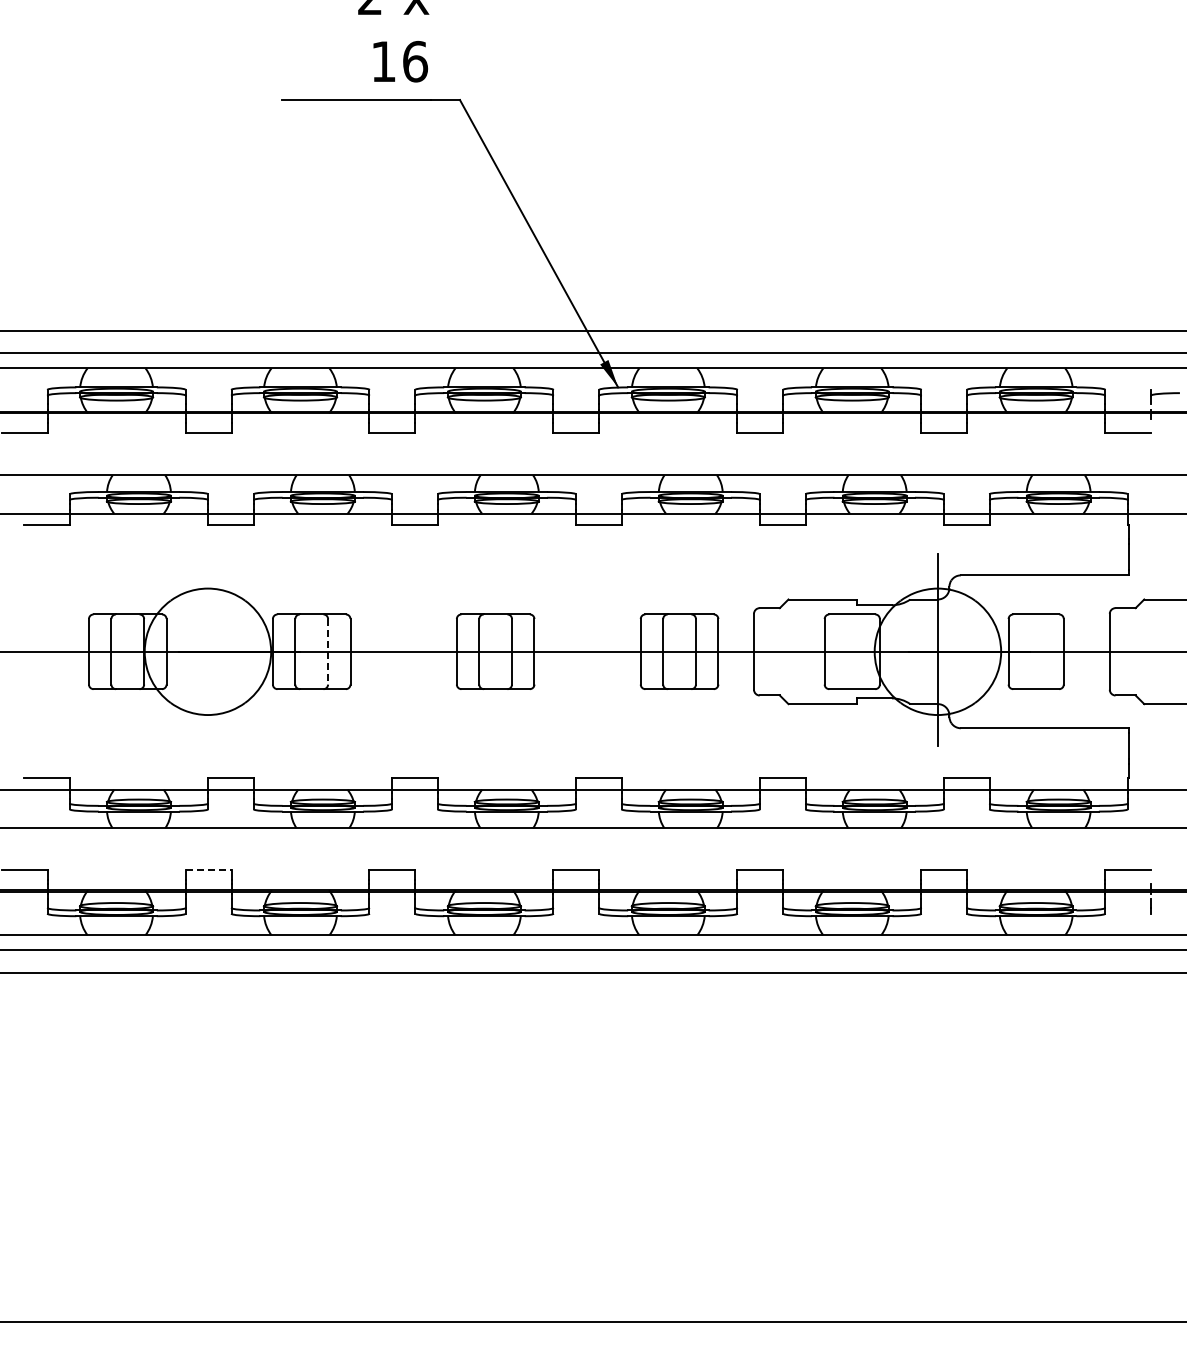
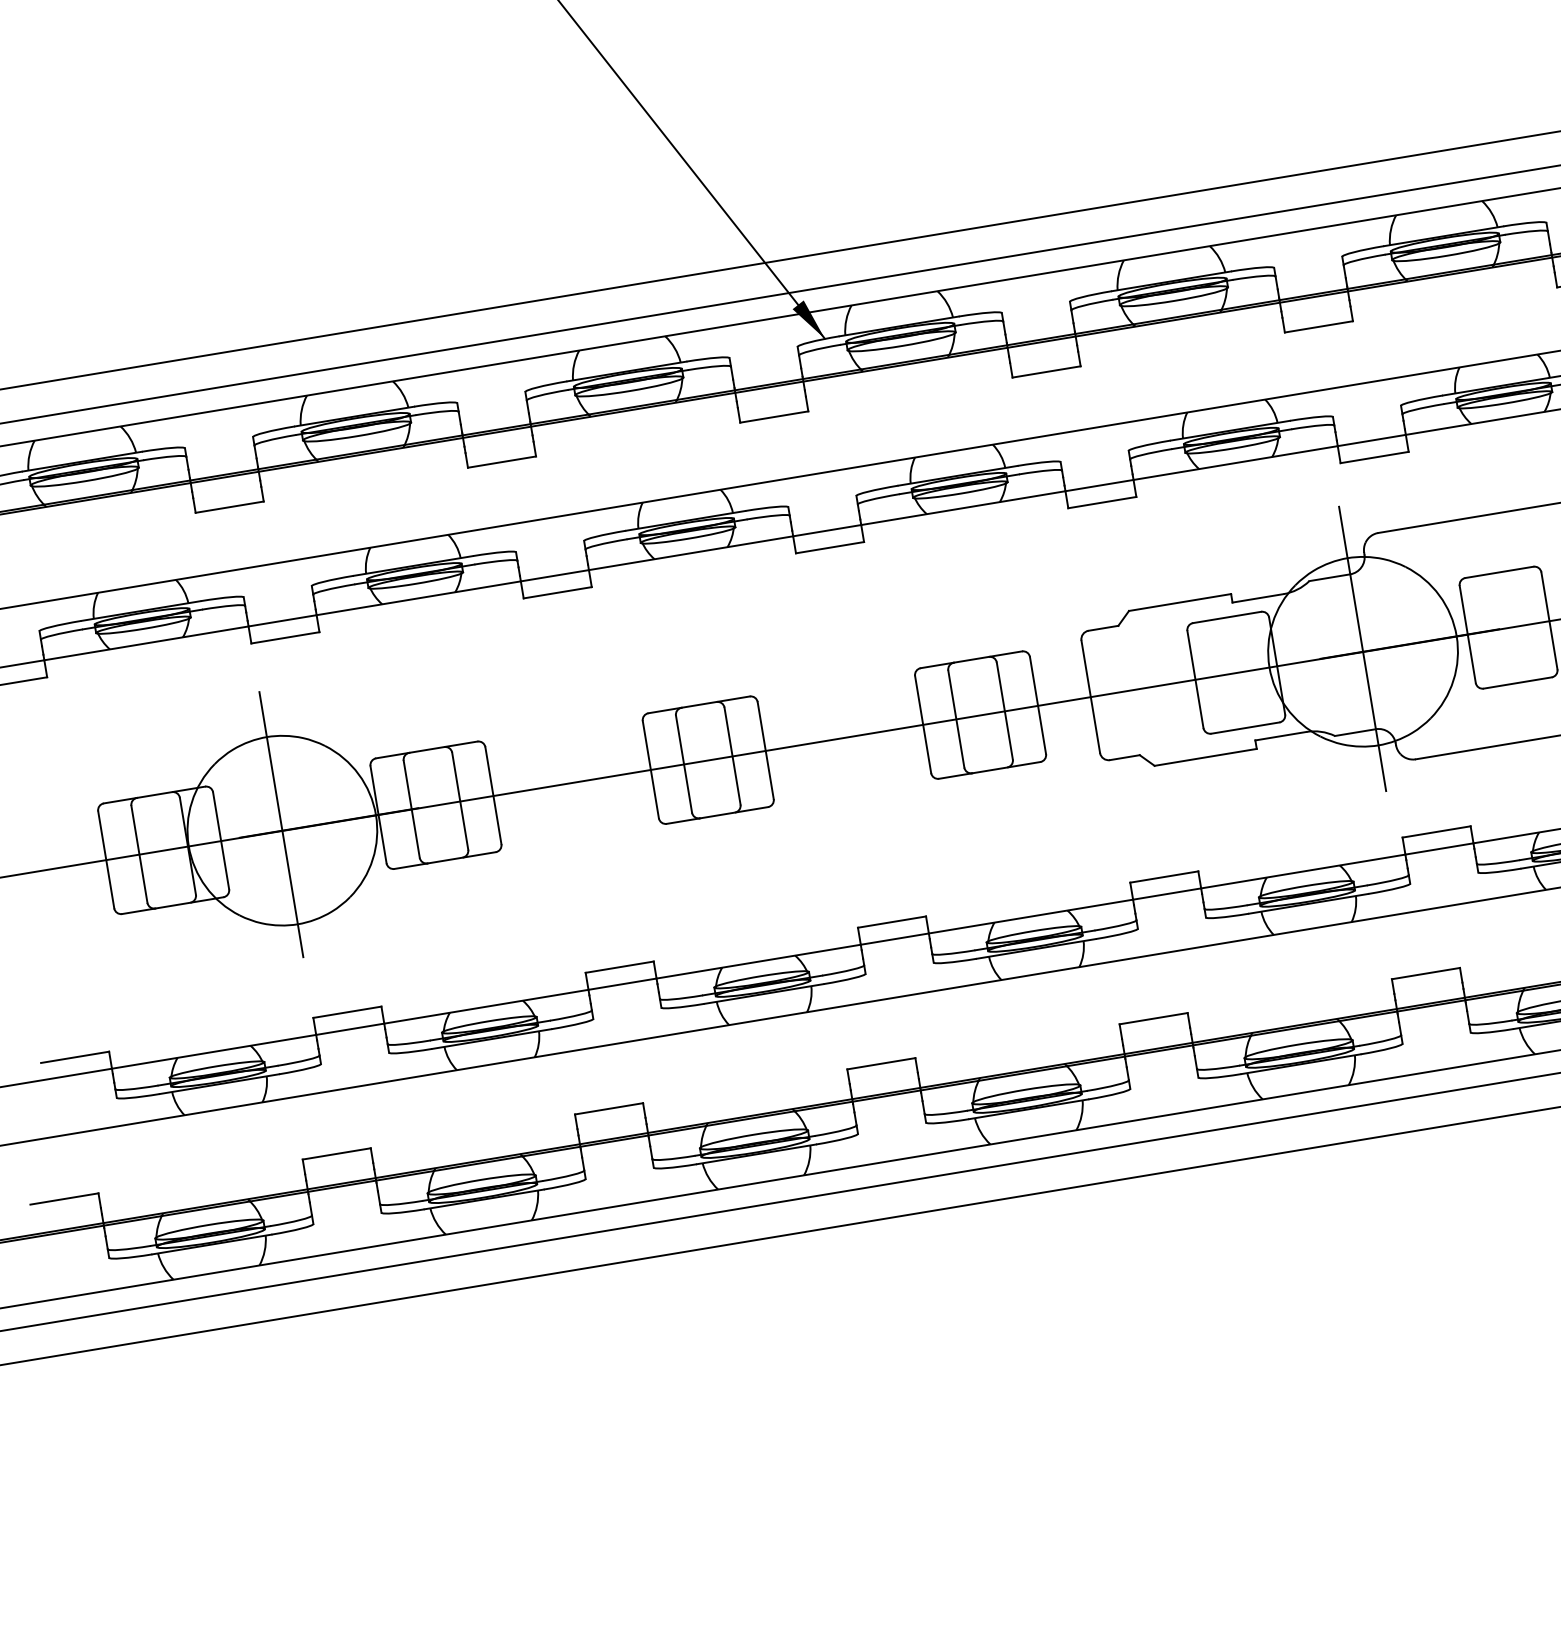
line: (207, 647) -> (280, 824), added
line: (328, 651) -> (460, 800), dashed -> solid
line: (208, 870) -> (336, 1154), dashed -> solid

